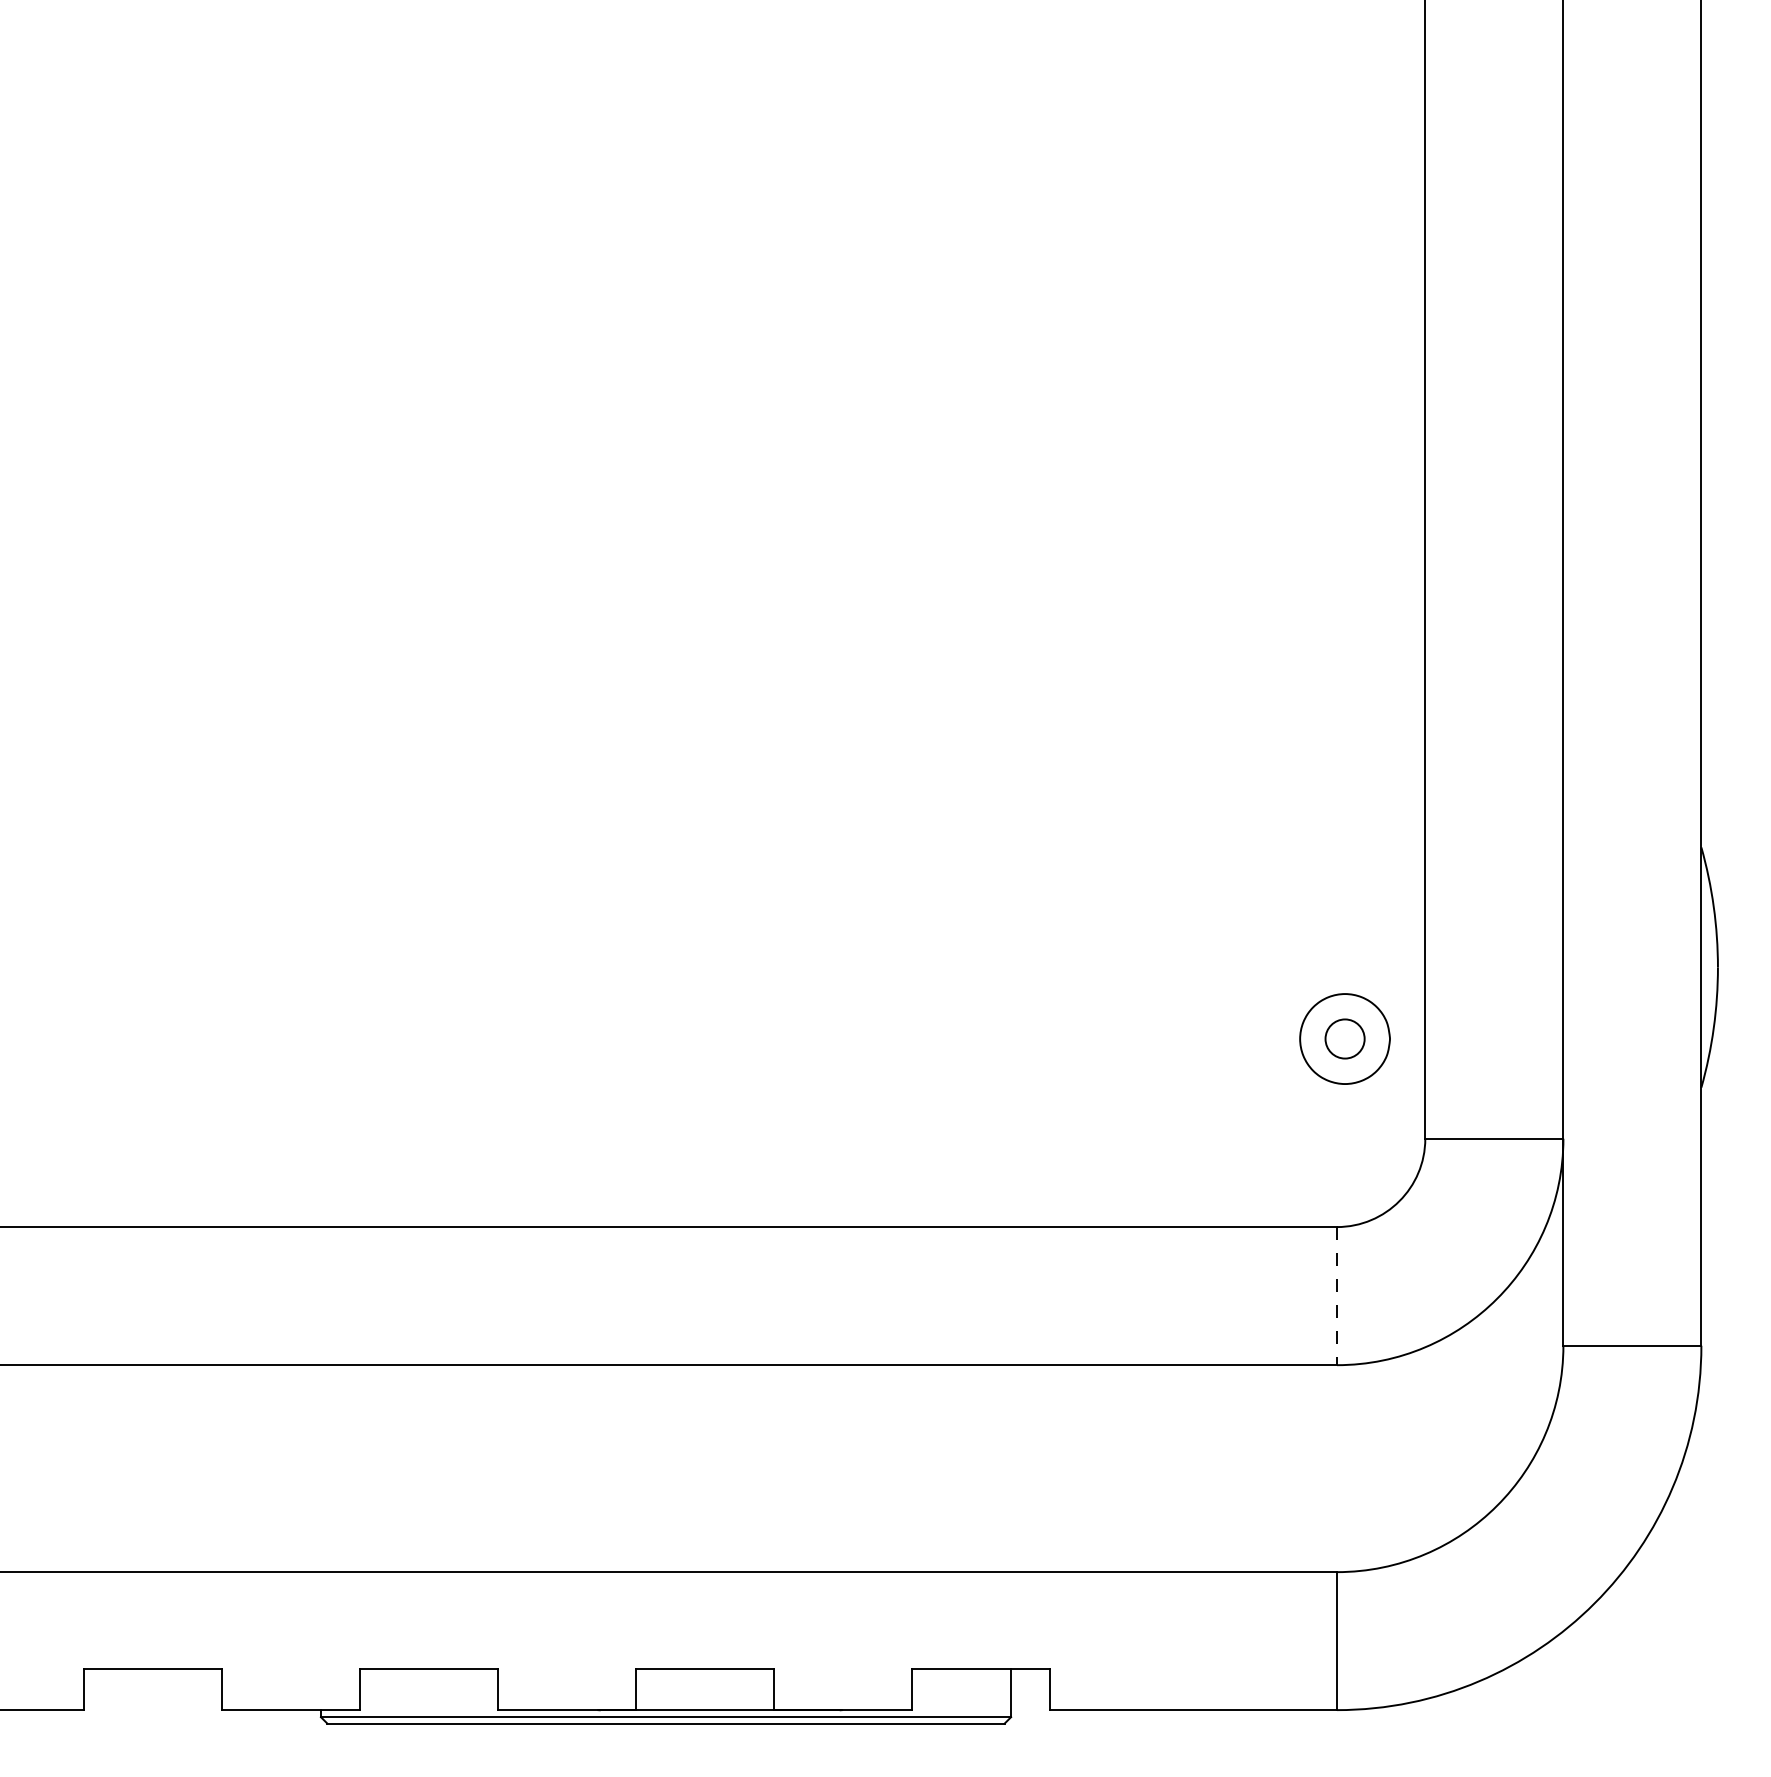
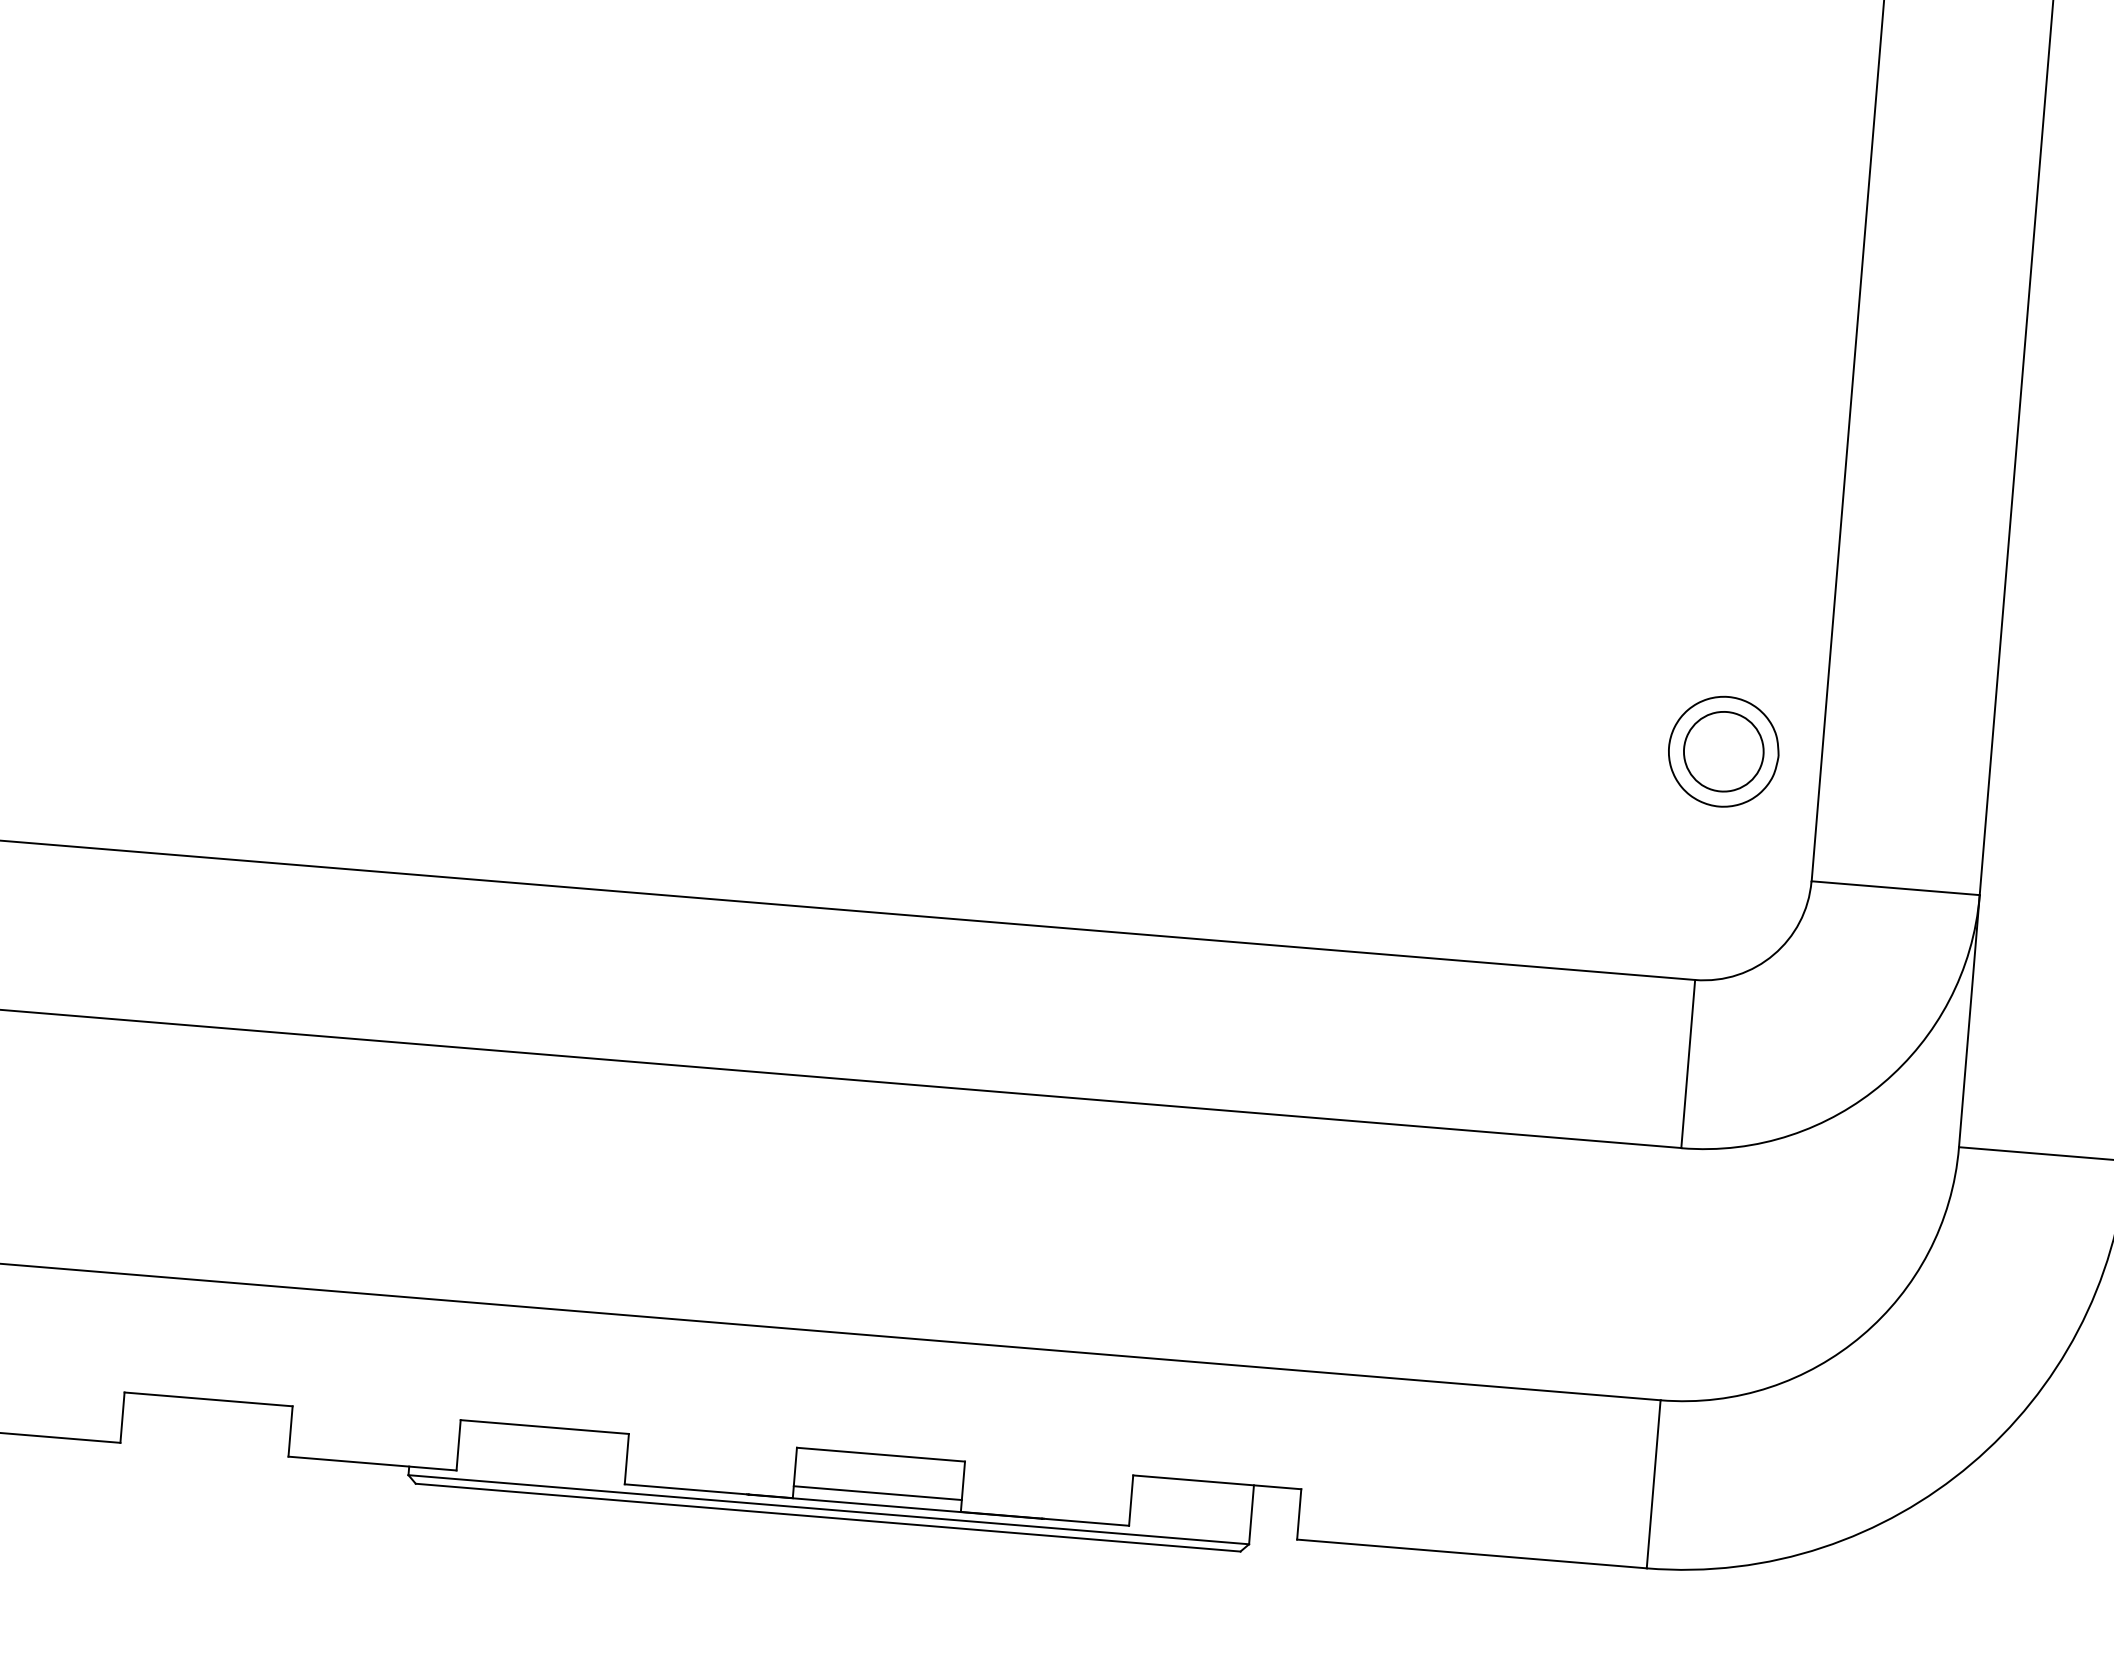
circle: (1344, 1038) -> (1723, 751), size x1.67
line: (1337, 1296) -> (1688, 1064), dashed -> solid
line: (704, 1700) -> (877, 1493), added

